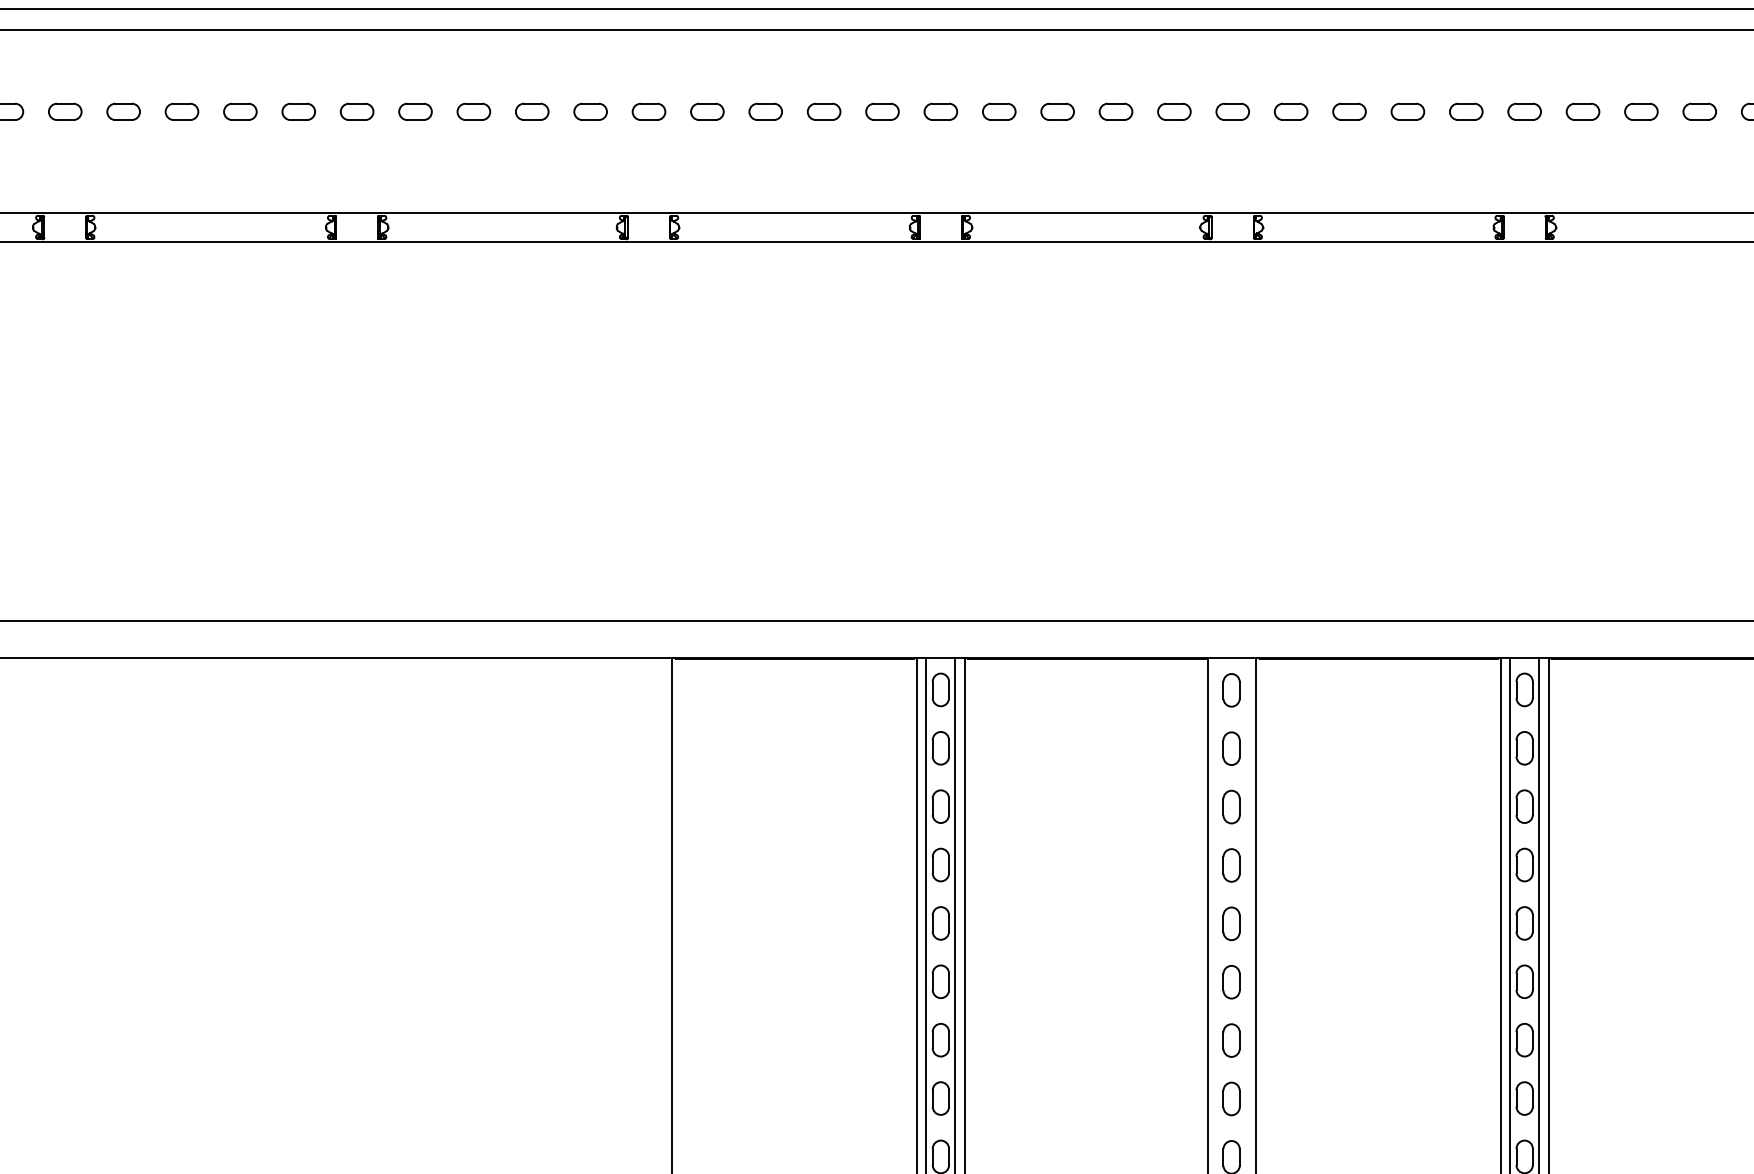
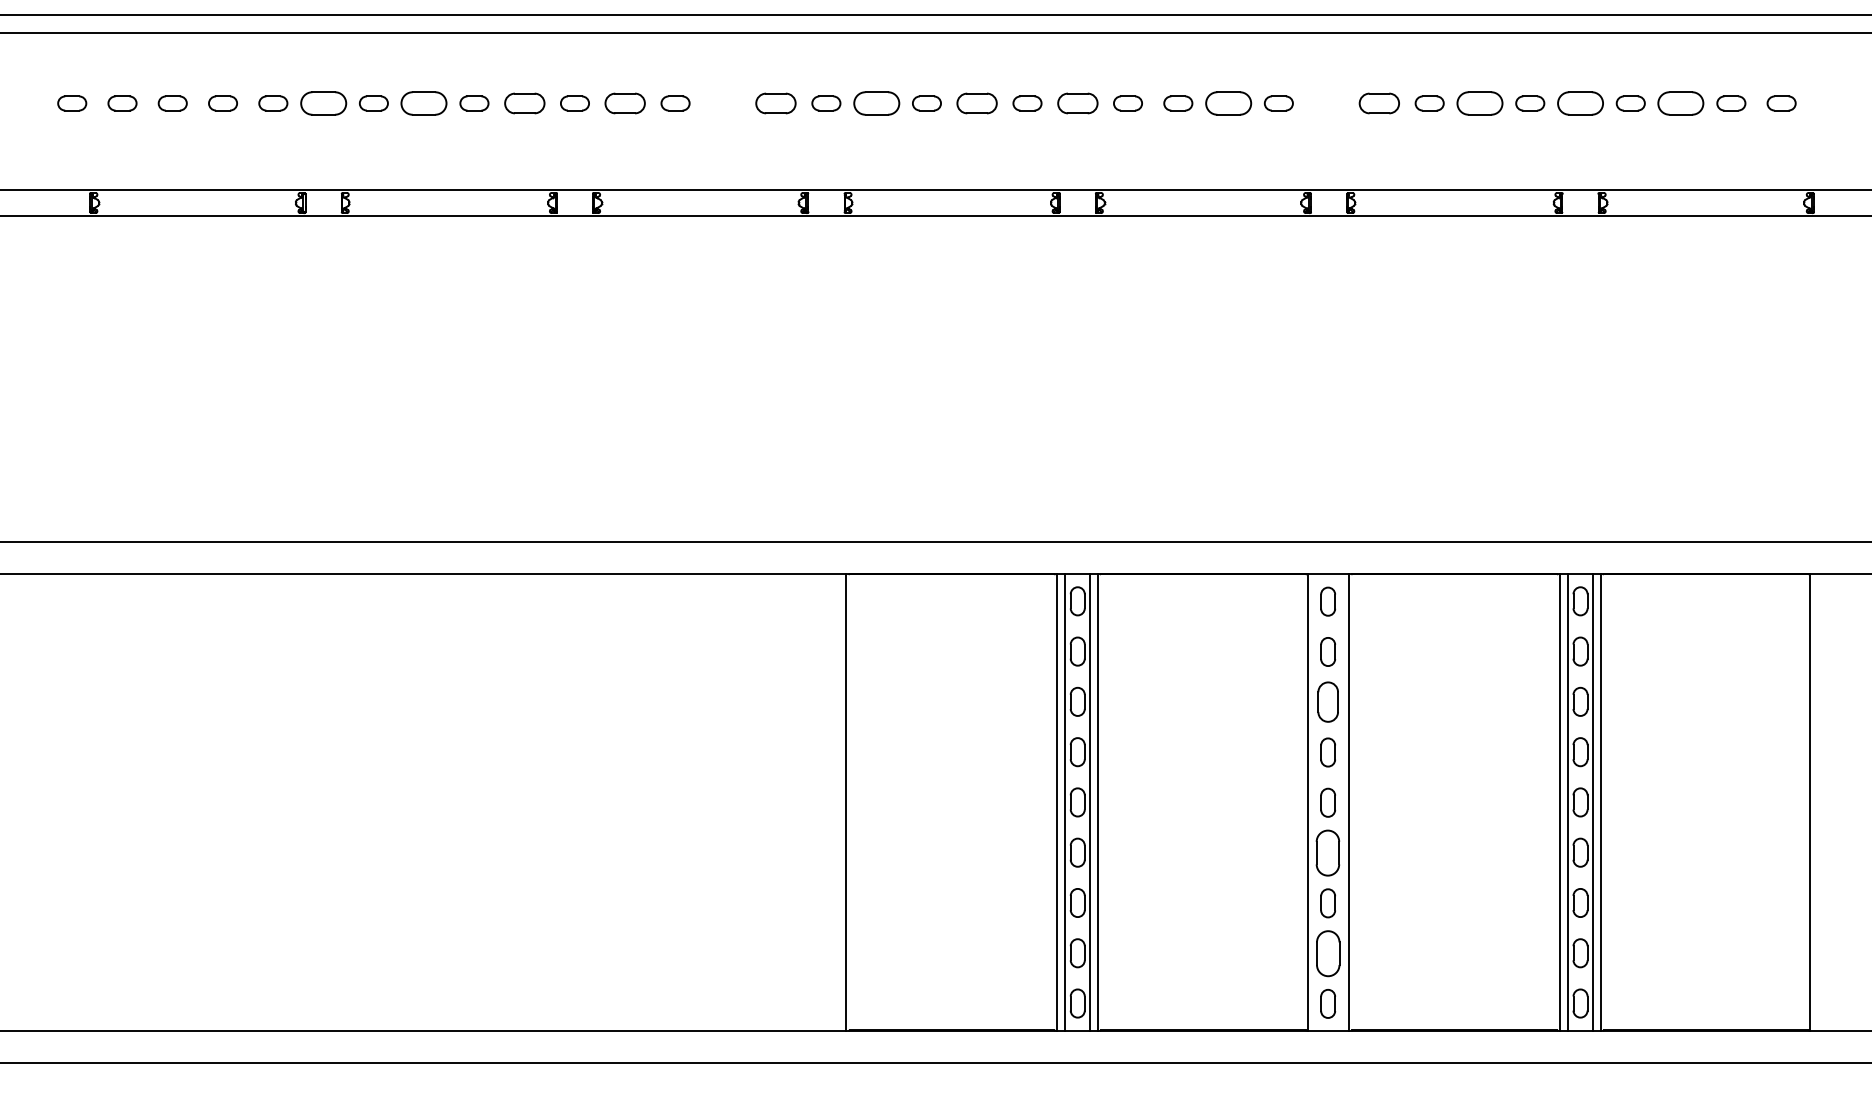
part: (65, 111) -> (323, 103), size x1.6
part: (182, 111) -> (424, 103), size x1.6
part: (298, 111) -> (524, 103), size x1.4
part: (415, 111) -> (625, 103), size x1.4
part: (531, 111) -> (725, 103), removed
part: (591, 111) -> (776, 103), size x1.4
part: (707, 111) -> (876, 103), size x1.6
part: (824, 111) -> (977, 103), size x1.4
part: (940, 111) -> (1077, 103), size x1.4
part: (1115, 111) -> (1228, 103), size x1.6
part: (1233, 111) -> (1329, 103), removed
part: (1291, 111) -> (1379, 103), size x1.4
part: (1407, 111) -> (1479, 103), size x1.6
part: (1524, 111) -> (1580, 103), size x1.6
part: (1641, 111) -> (1681, 103), size x1.6
part: (1230, 807) -> (1327, 702), size x1.4
part: (1232, 981) -> (1328, 852), size x1.6
part: (1230, 1098) -> (1327, 953), size x1.6

